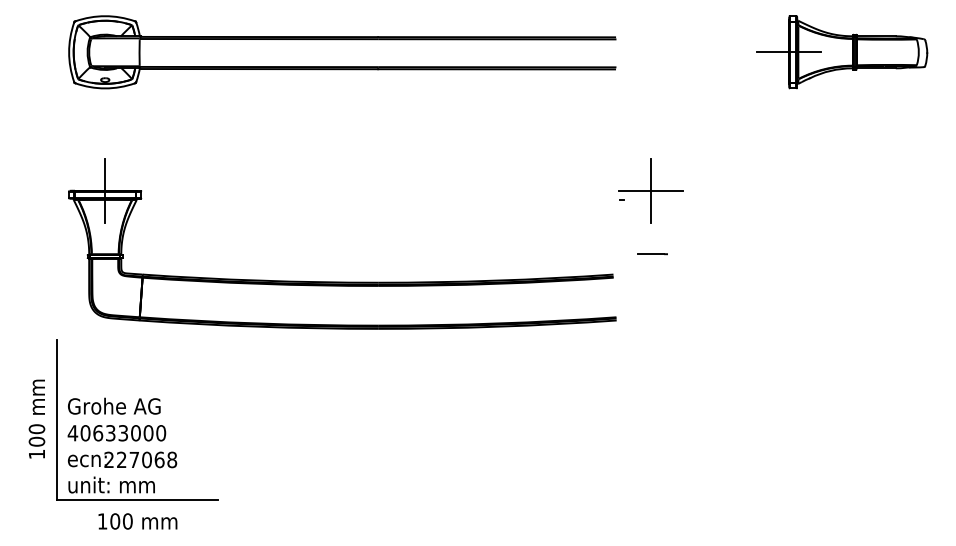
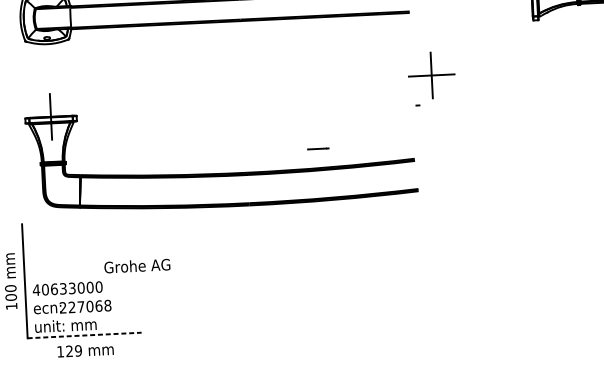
part: (650, 190) -> (431, 75), moved
line: (652, 254) -> (318, 149), moved
text: (114, 405) -> (137, 265), moved
line: (137, 500) -> (84, 335), solid -> dashed
text: (121, 521) -> (74, 351), 100 -> 129

